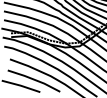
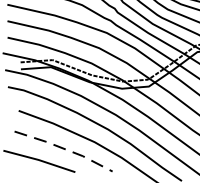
line: (34, 79) -> (64, 148), solid -> dashed

